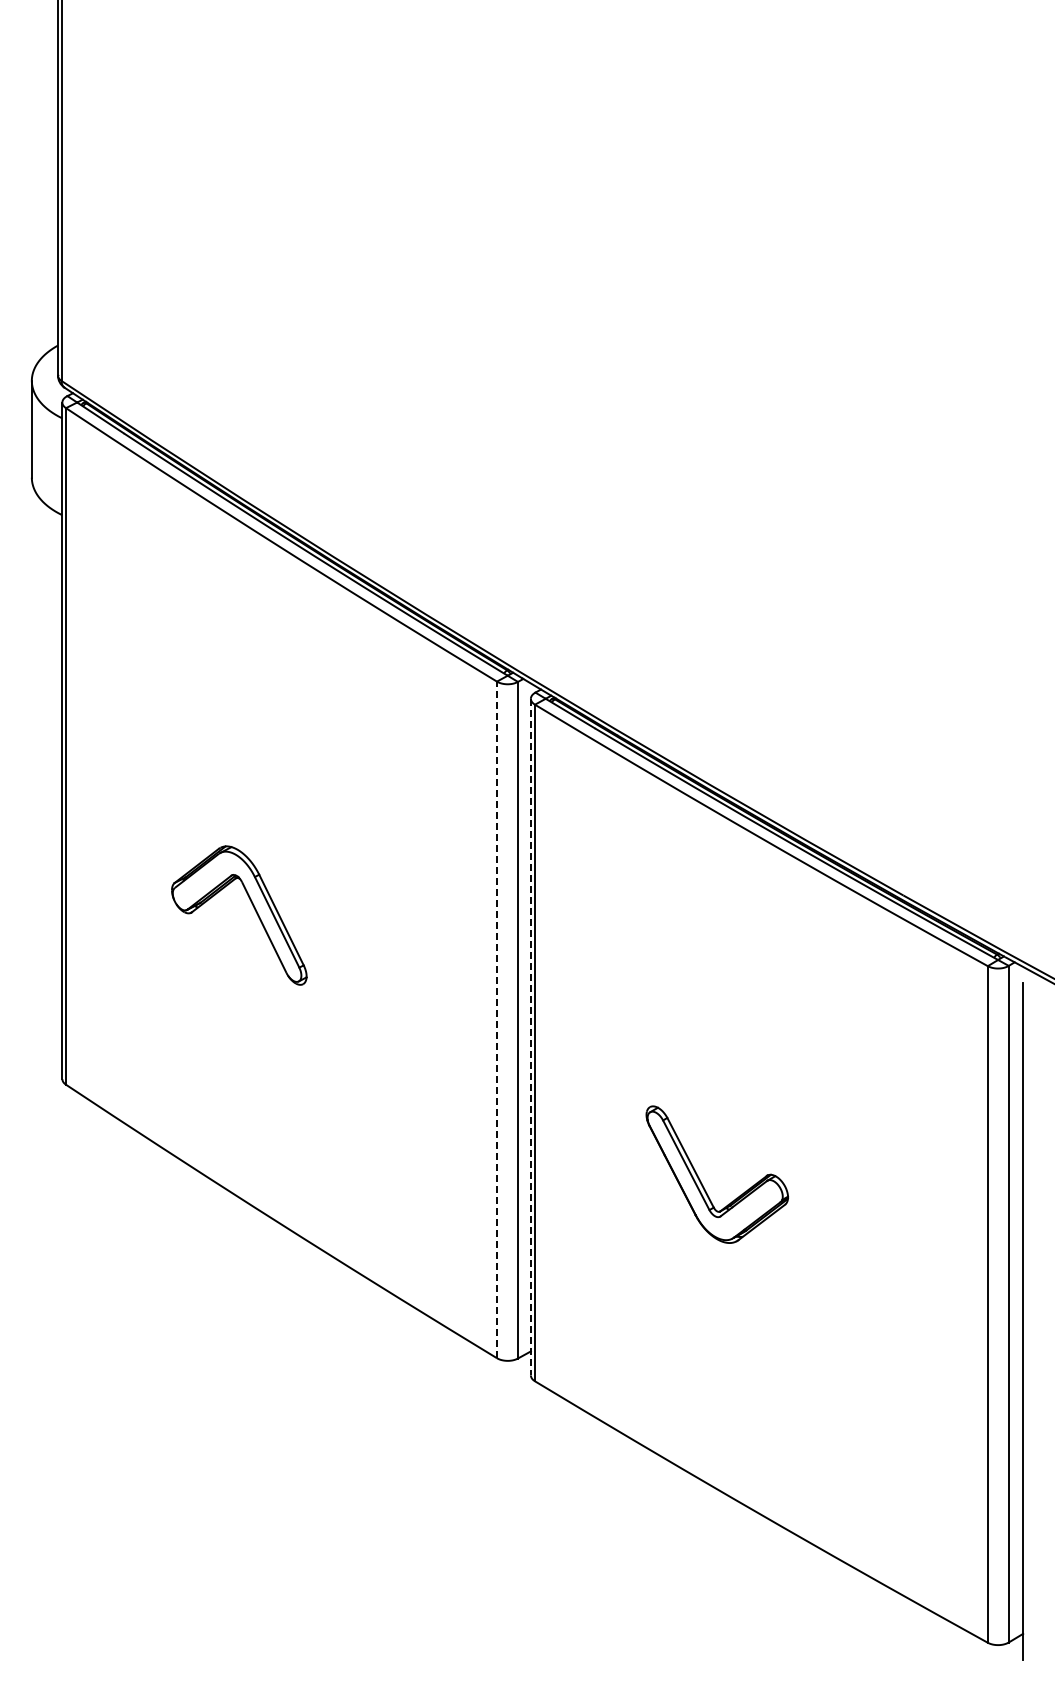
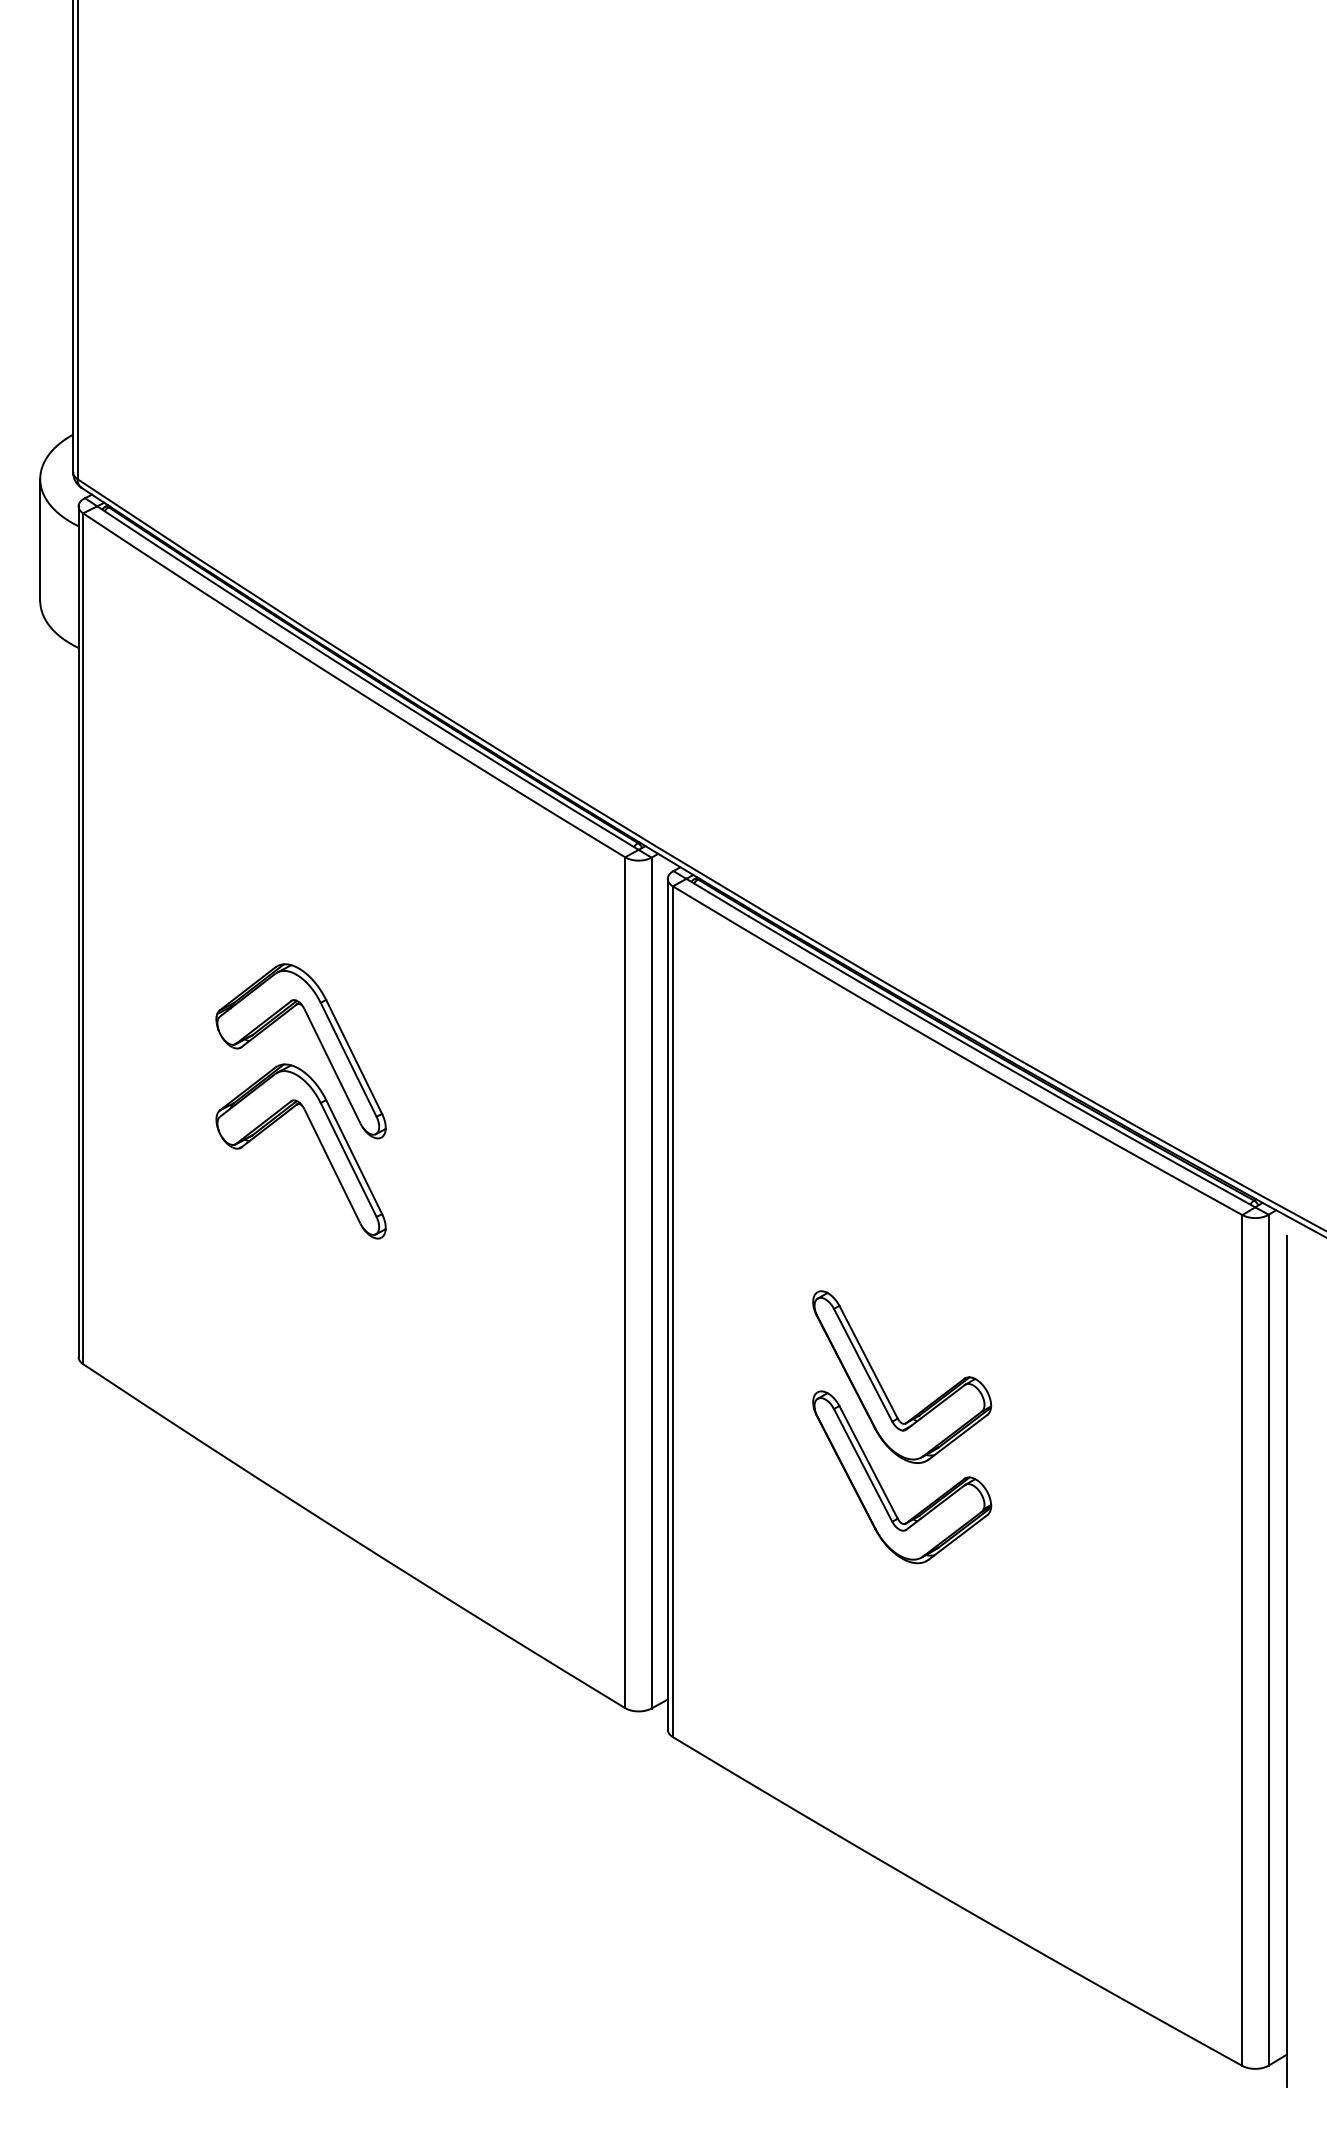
part: (253, 828) -> (318, 1041), added
line: (497, 1019) -> (625, 1282), dashed -> solid
line: (530, 1037) -> (667, 1304), dashed -> solid
part: (701, 1101) -> (882, 1385), added

